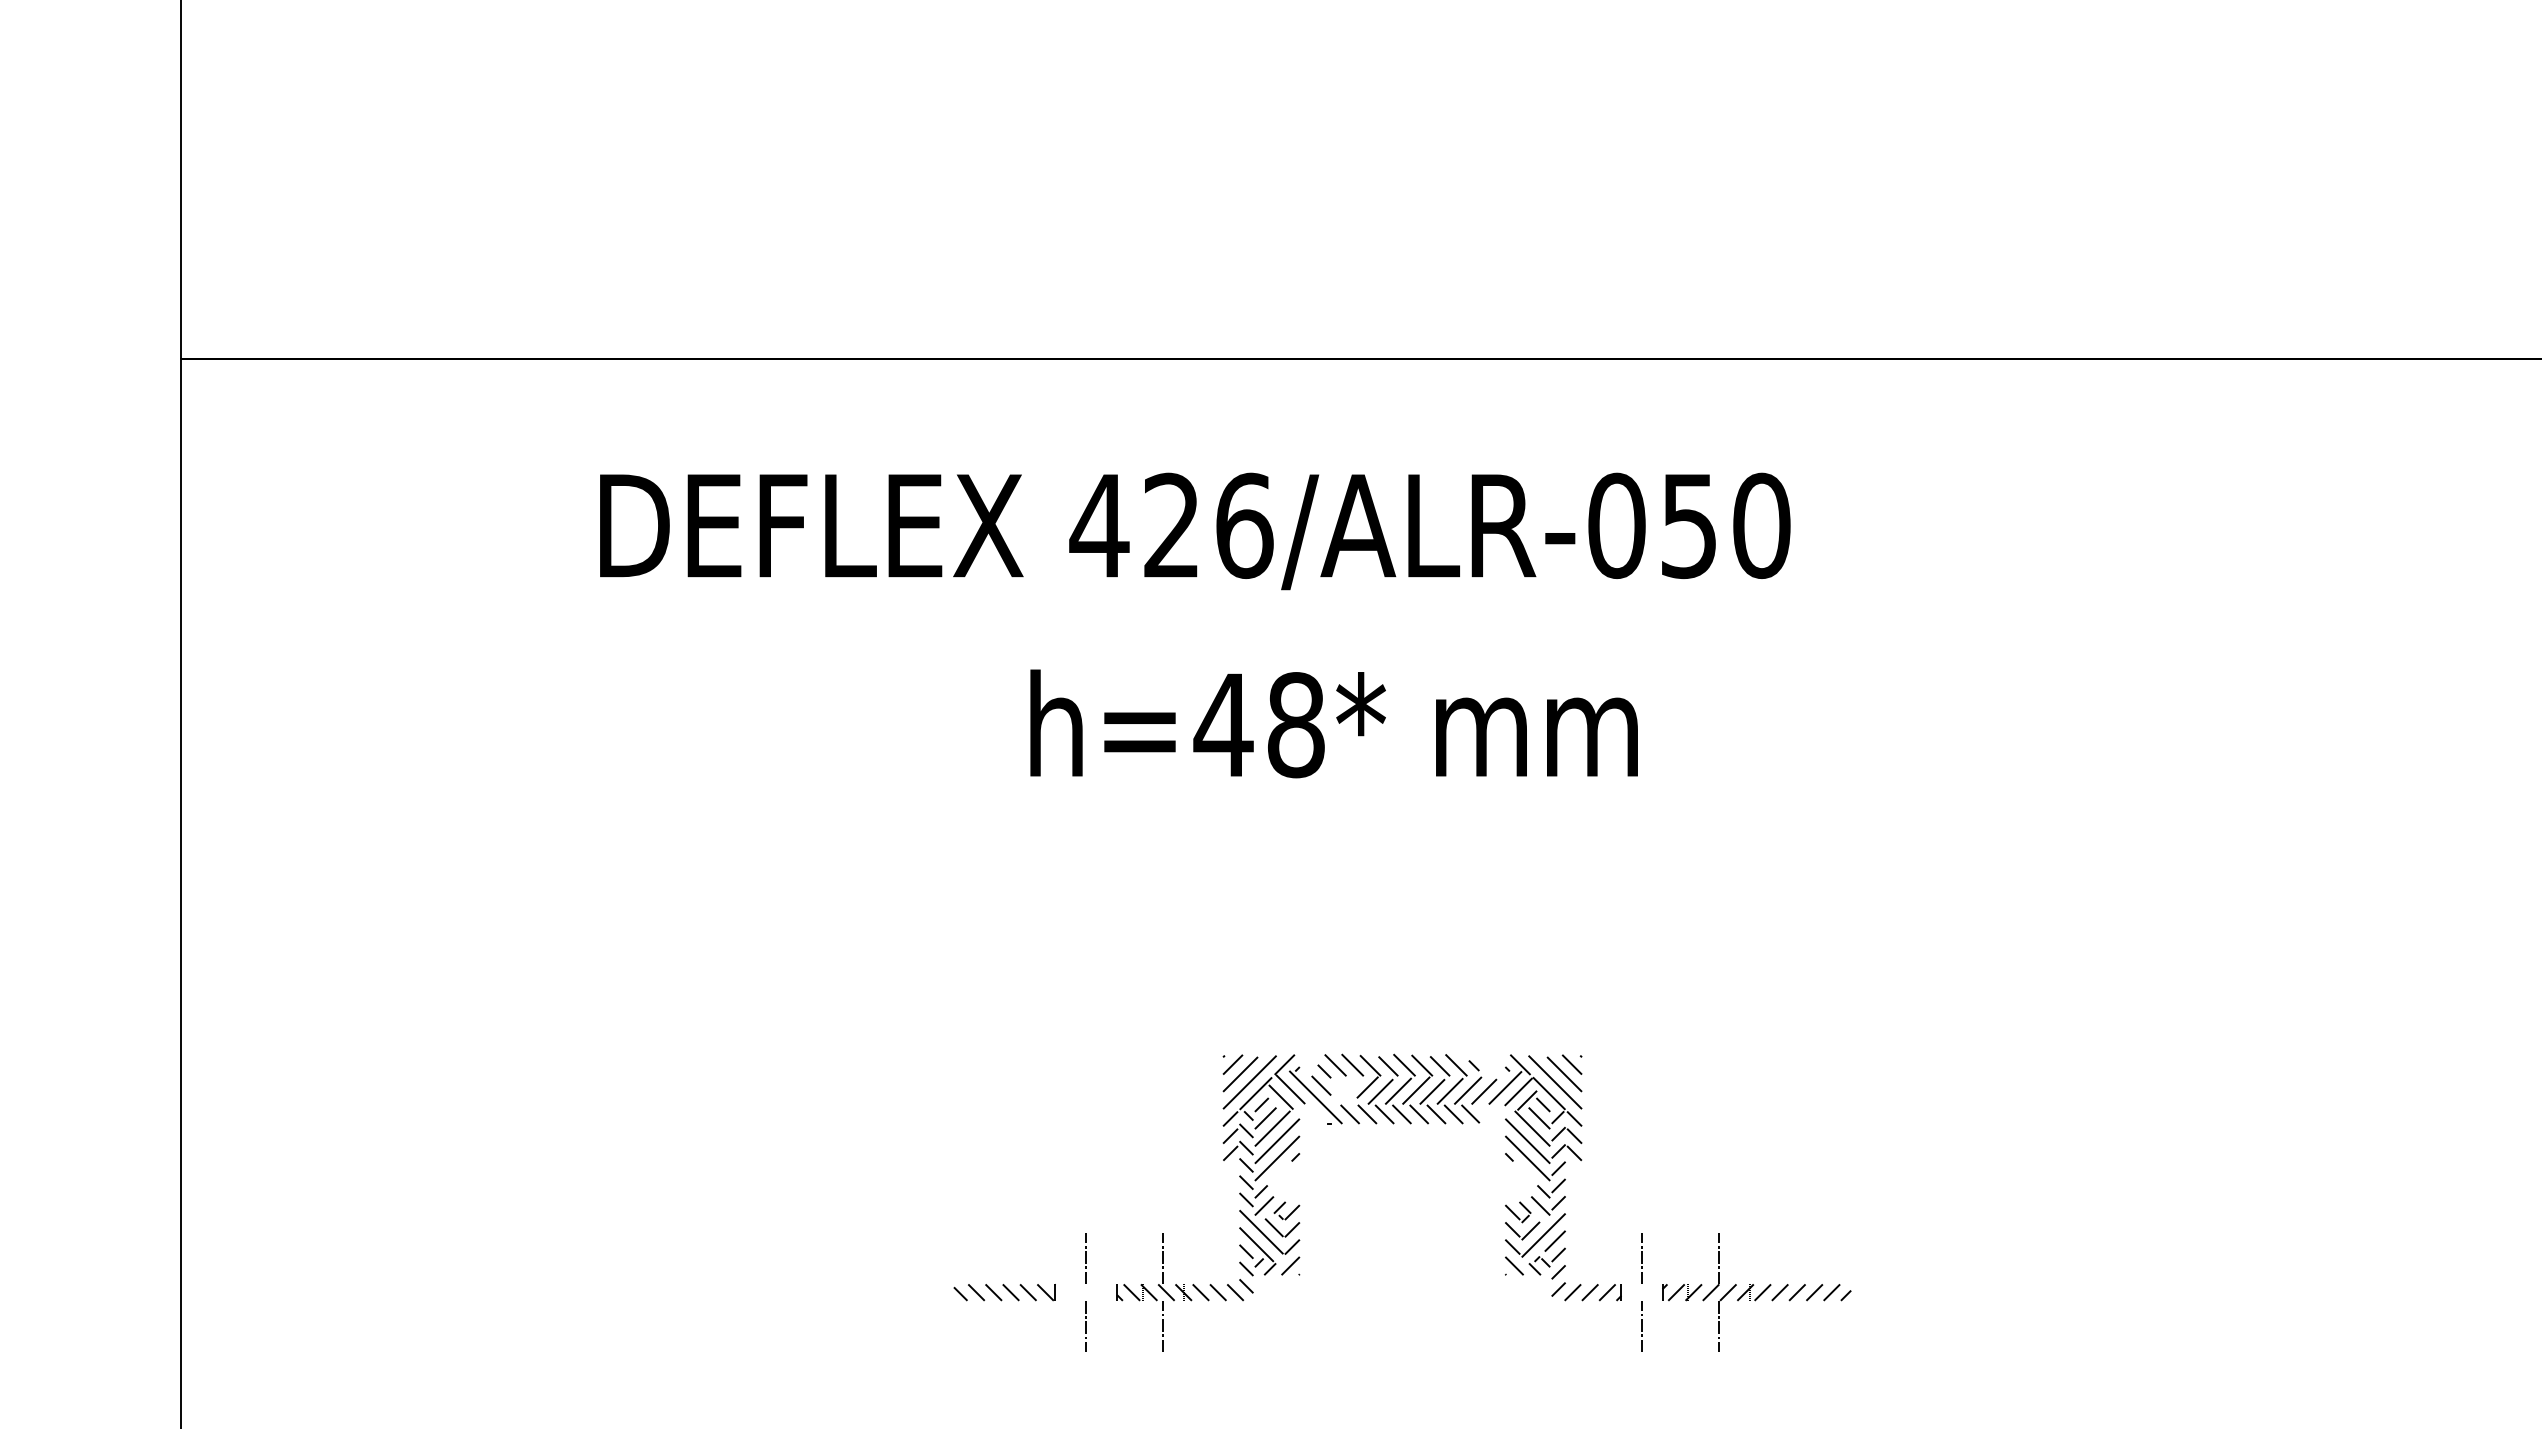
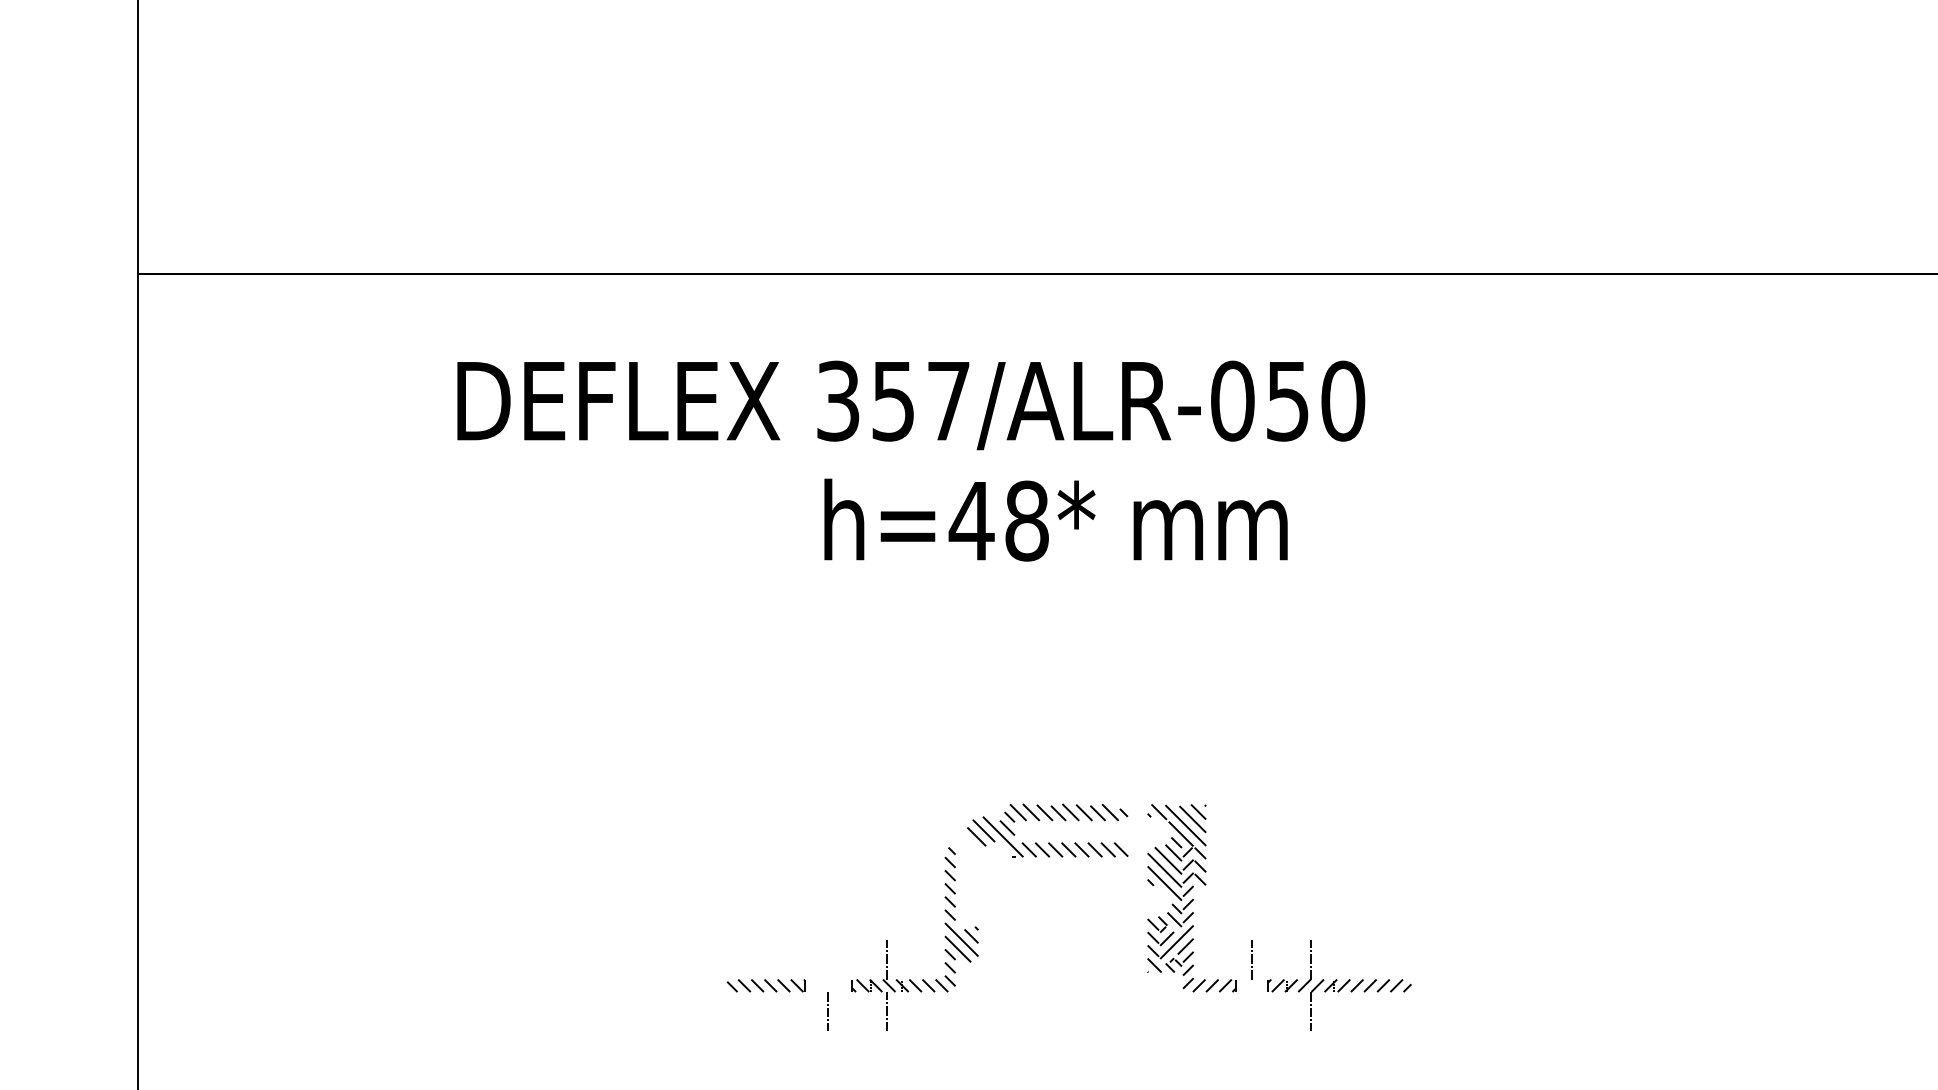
text: (1171, 525) -> (893, 400), 426/ALR-050 -> 357/ALR-050
text: (1333, 723) -> (1055, 519), moved
hatch: (1446, 1090) -> (1102, 831), removed
hatch: (1261, 1164) -> (961, 888), removed
line: (1085, 1258) -> (827, 959), removed
line: (1641, 1326) -> (1251, 1011), removed

